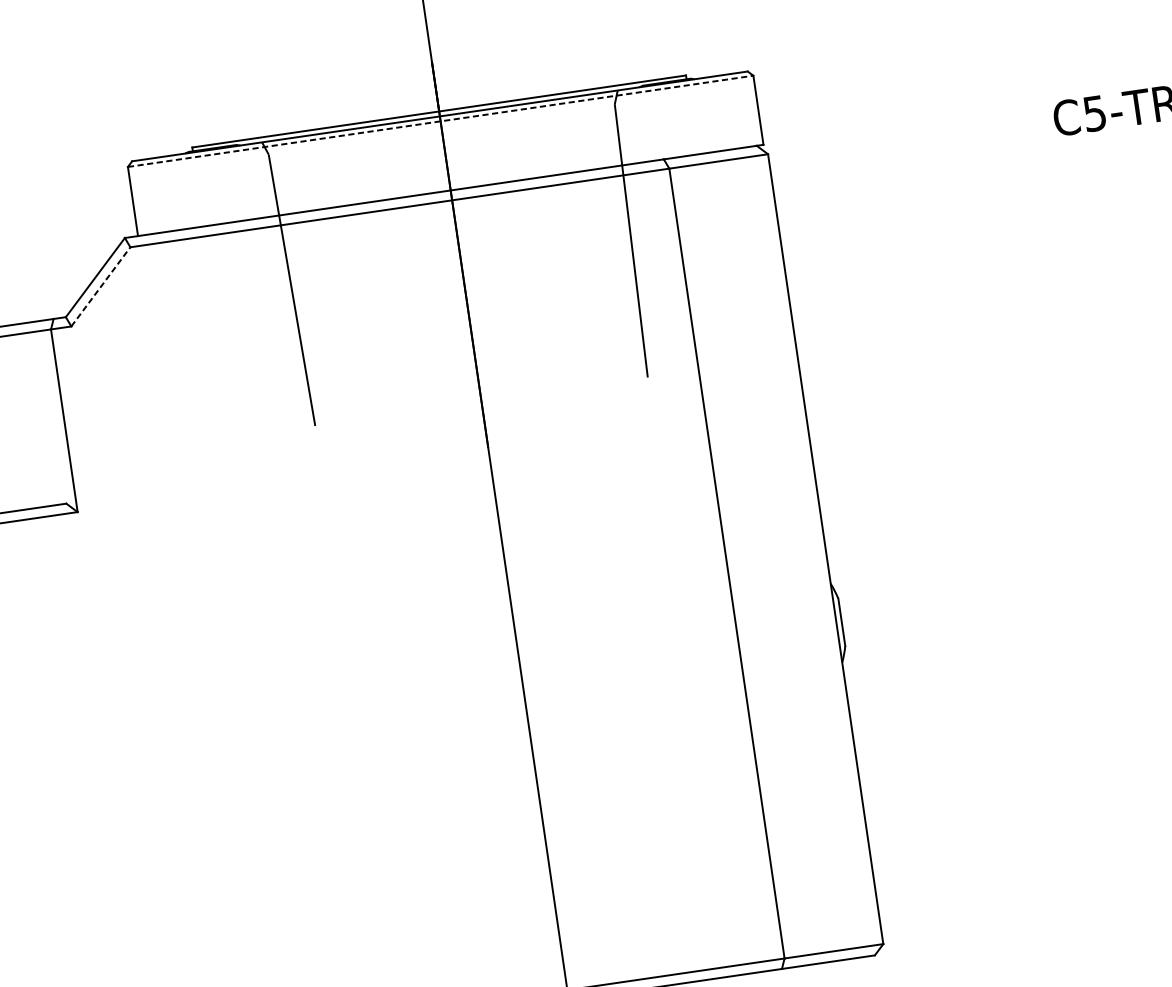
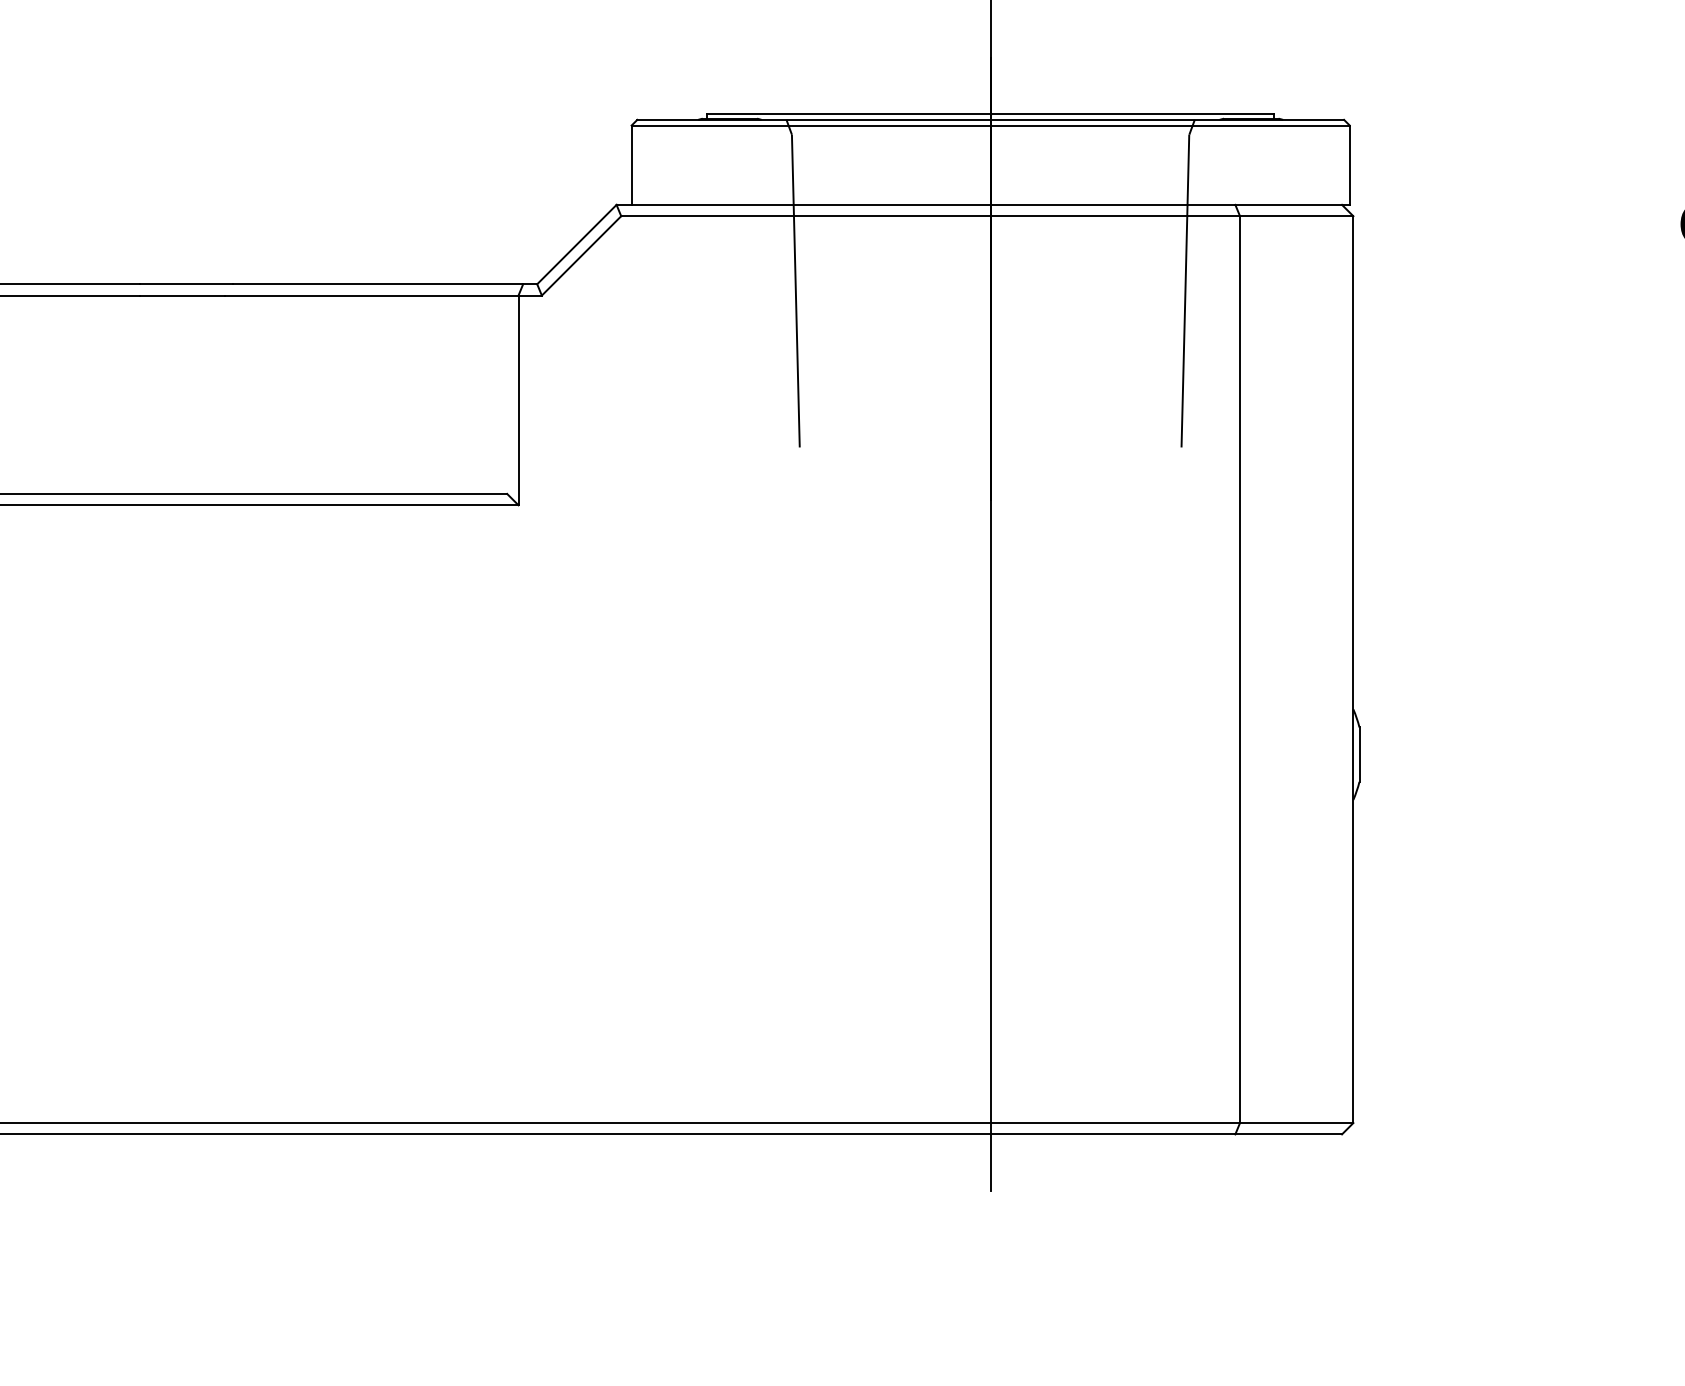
line: (441, 121) -> (991, 125), dashed -> solid
line: (100, 286) -> (581, 255), dashed -> solid

